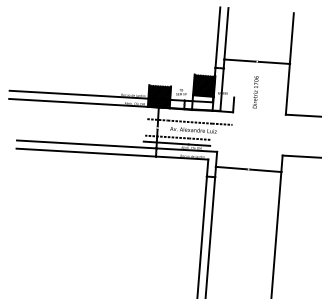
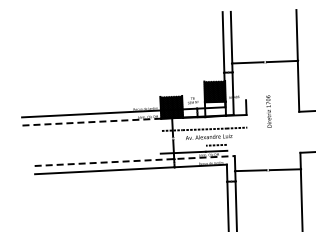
text: (255, 92) -> (268, 111), moved
line: (78, 102) -> (91, 121), solid -> dashed
line: (167, 136) -> (183, 146), removed
line: (117, 146) -> (135, 161), solid -> dashed

